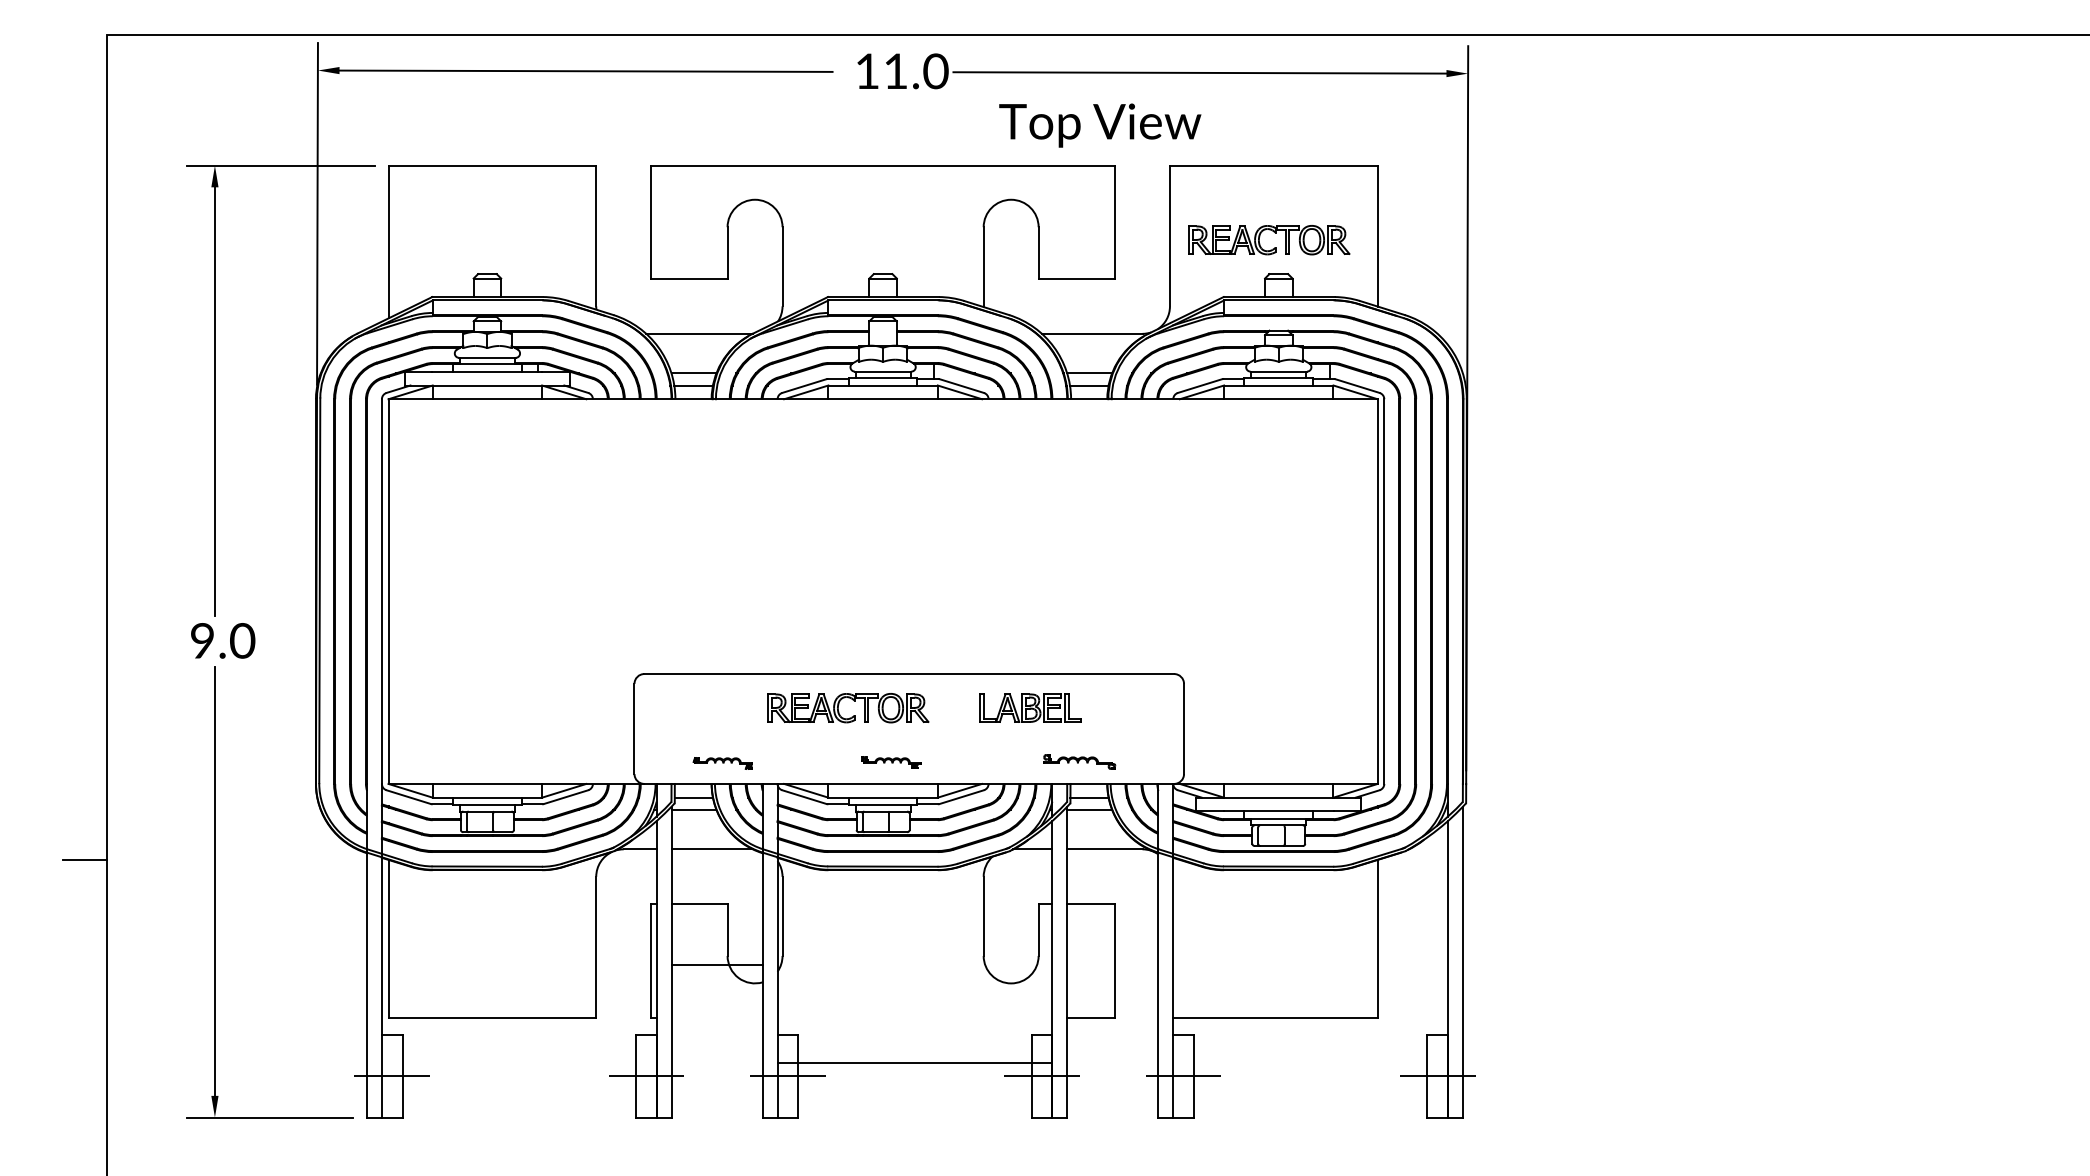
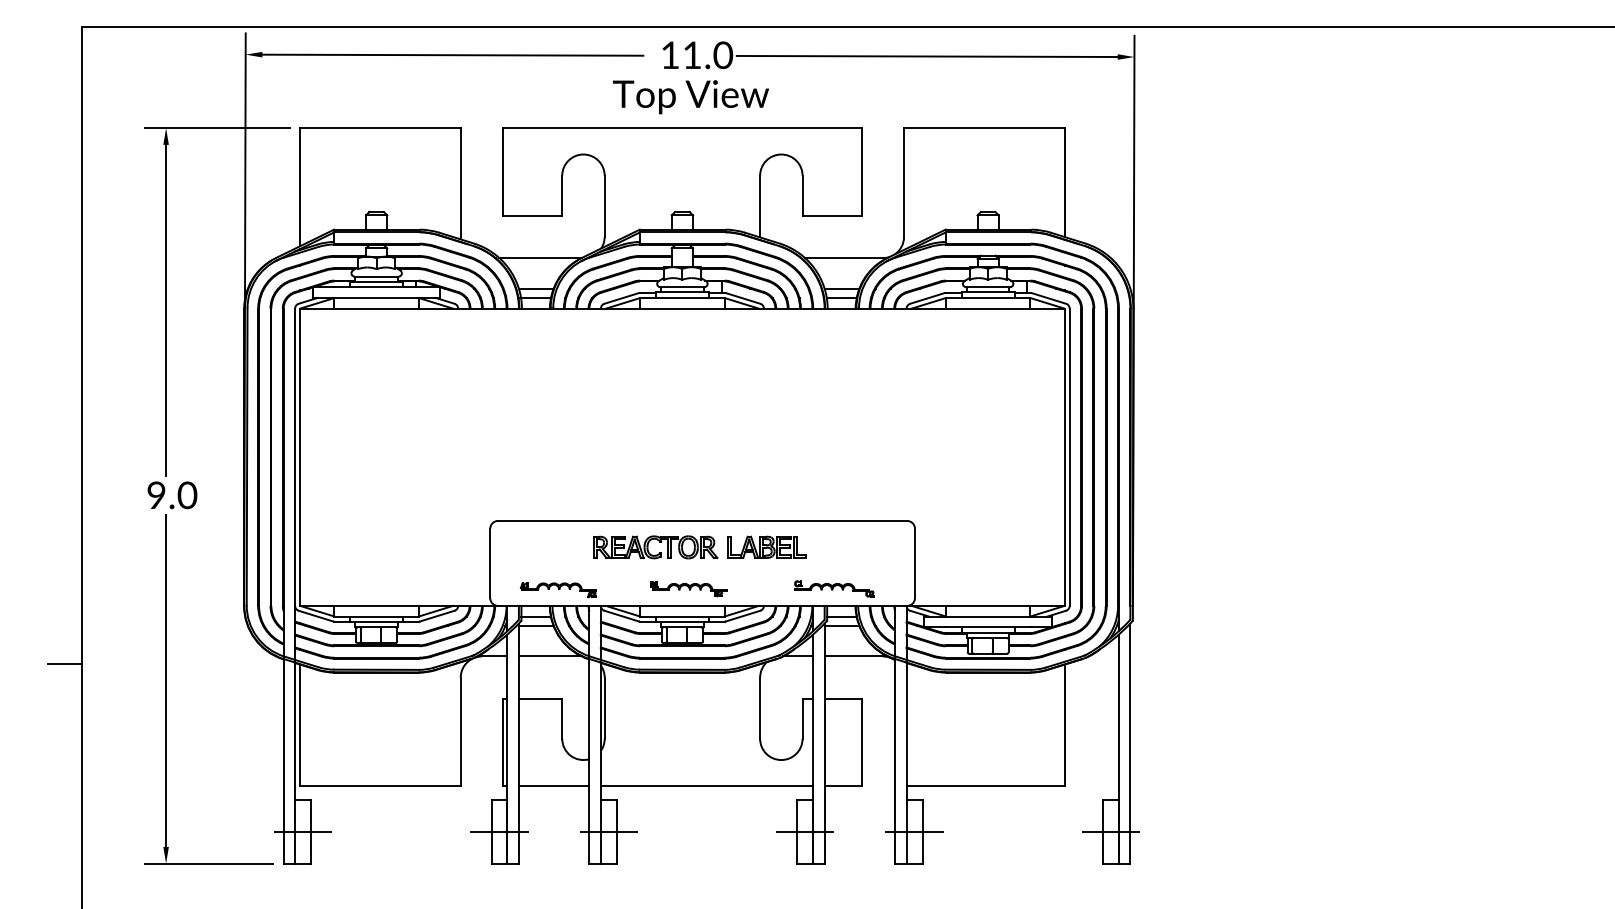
text: (1100, 125) -> (691, 97), moved
part: (1272, 248) -> (983, 192), removed
part: (1030, 707) -> (766, 546), moved
part: (1079, 761) -> (834, 588), size x1.43
part: (891, 762) -> (688, 589), size x1.67
part: (722, 763) -> (558, 590), size x1.67
line: (716, 964) -> (553, 786), moved
line: (914, 1062) -> (706, 786), moved

